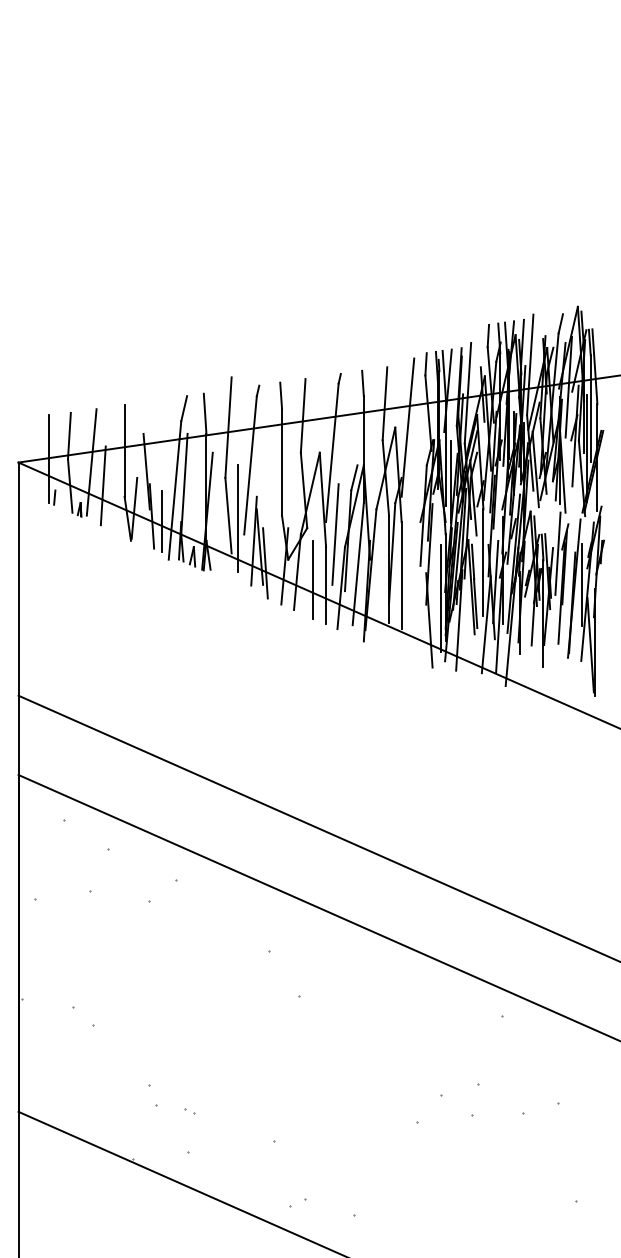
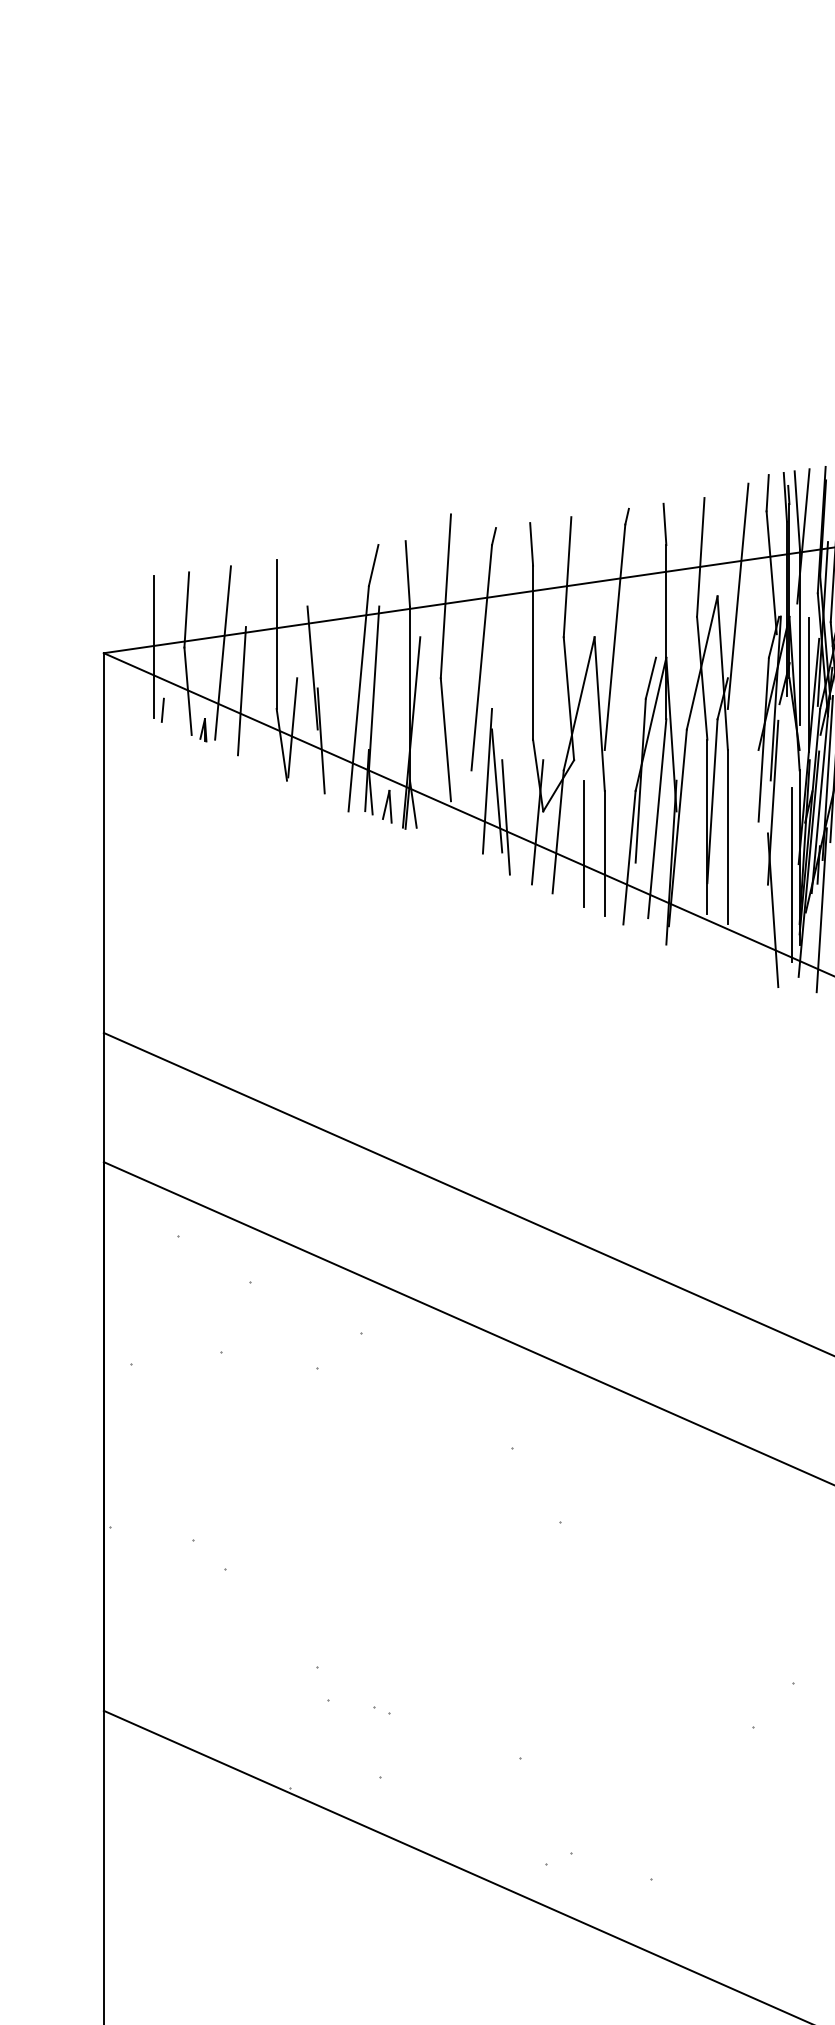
line: (237, 518) -> (460, 744), removed
line: (162, 521) -> (338, 749), removed
line: (335, 534) -> (620, 770), removed

